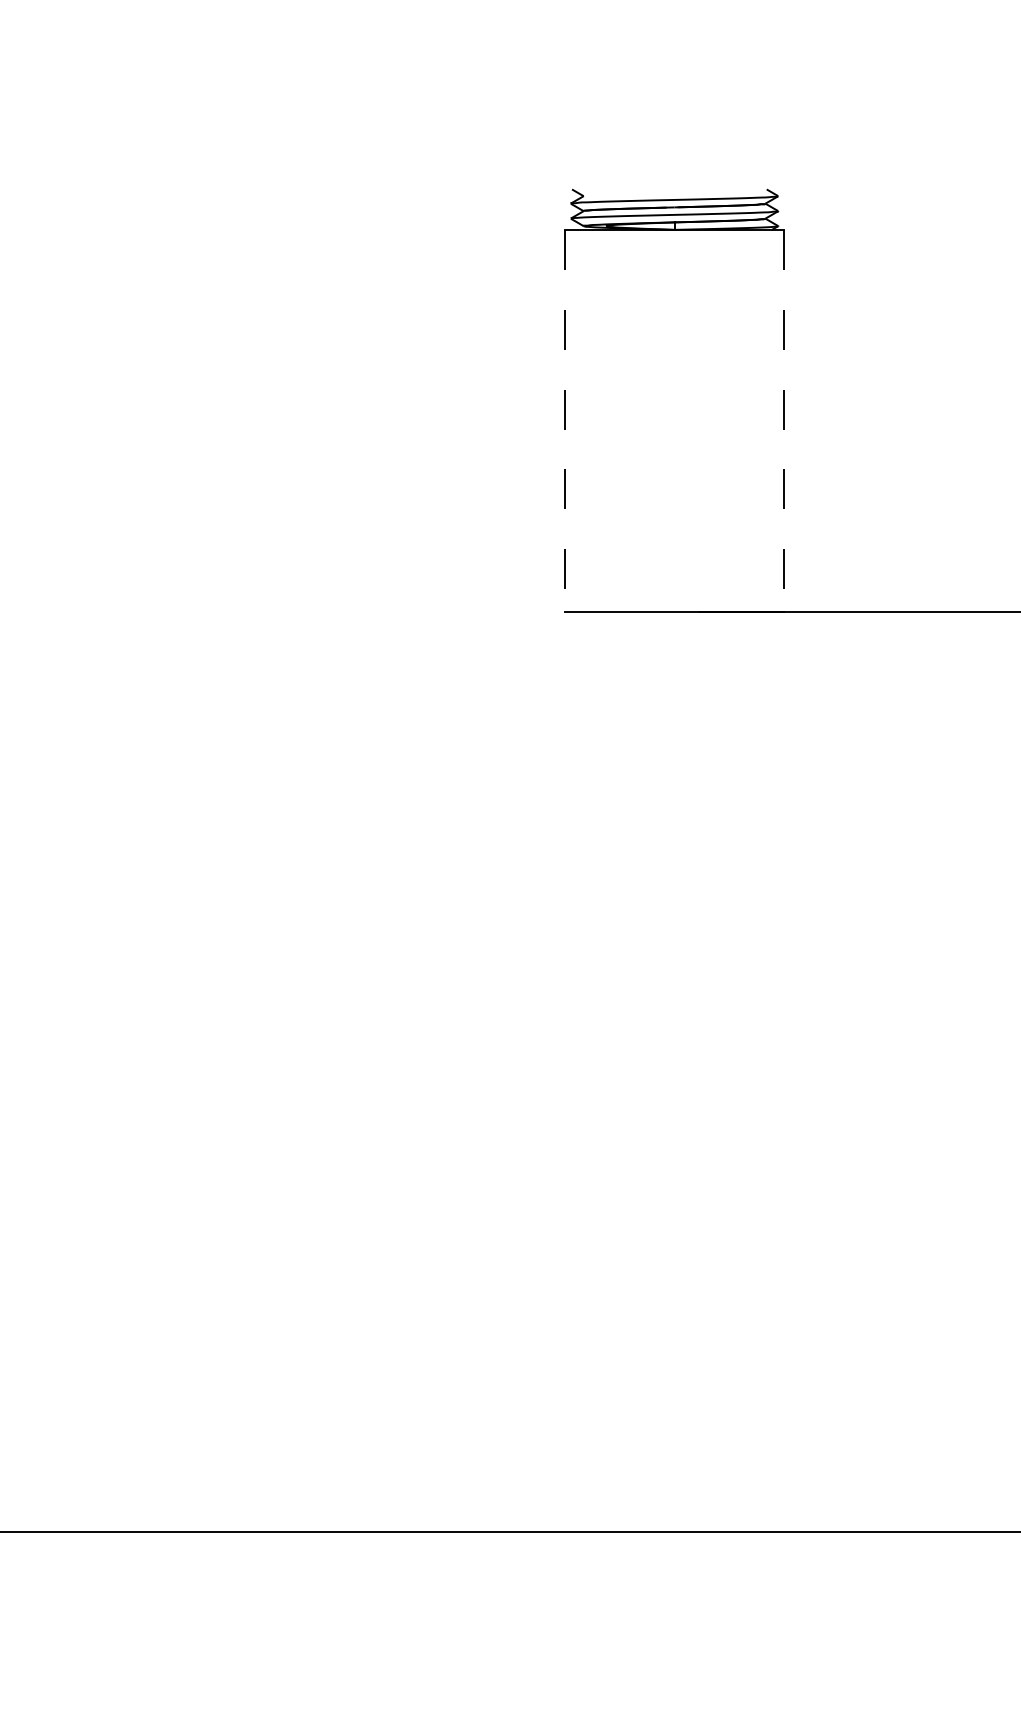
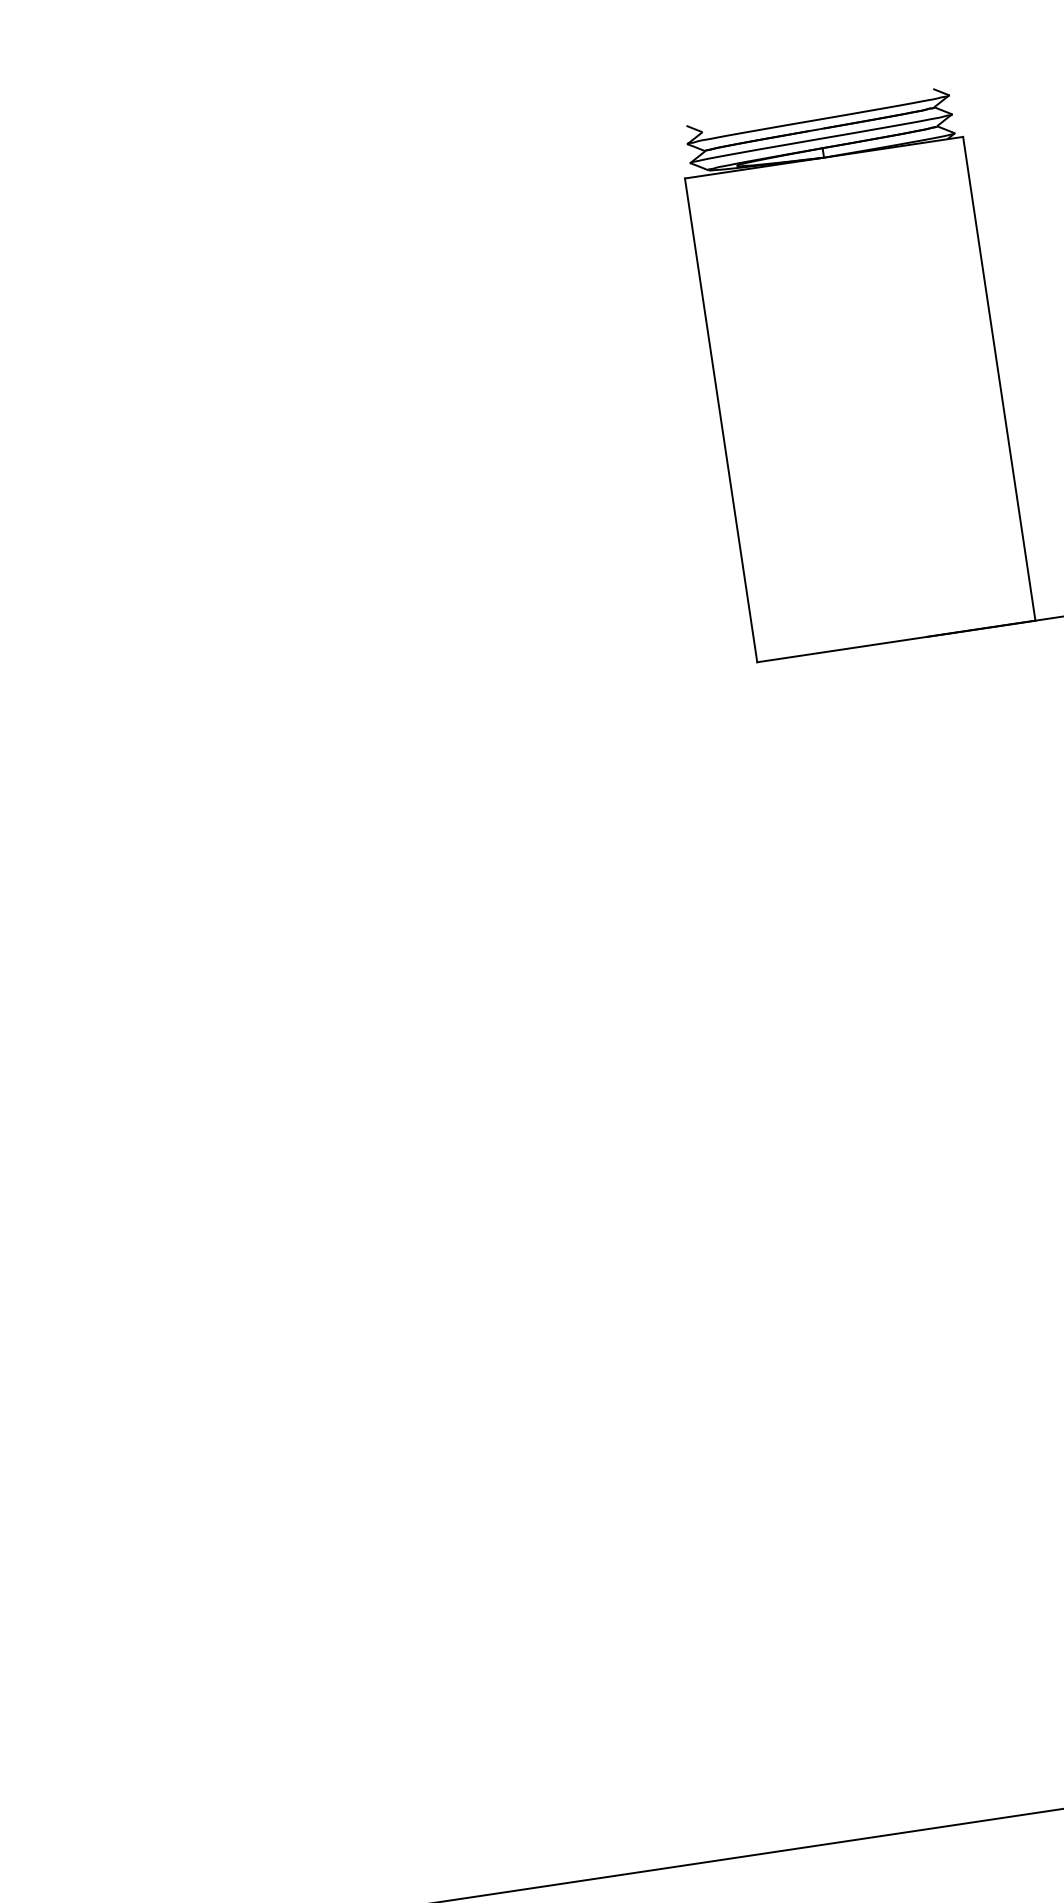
line: (564, 420) -> (720, 420), dashed -> solid
line: (784, 420) -> (999, 378), dashed -> solid

